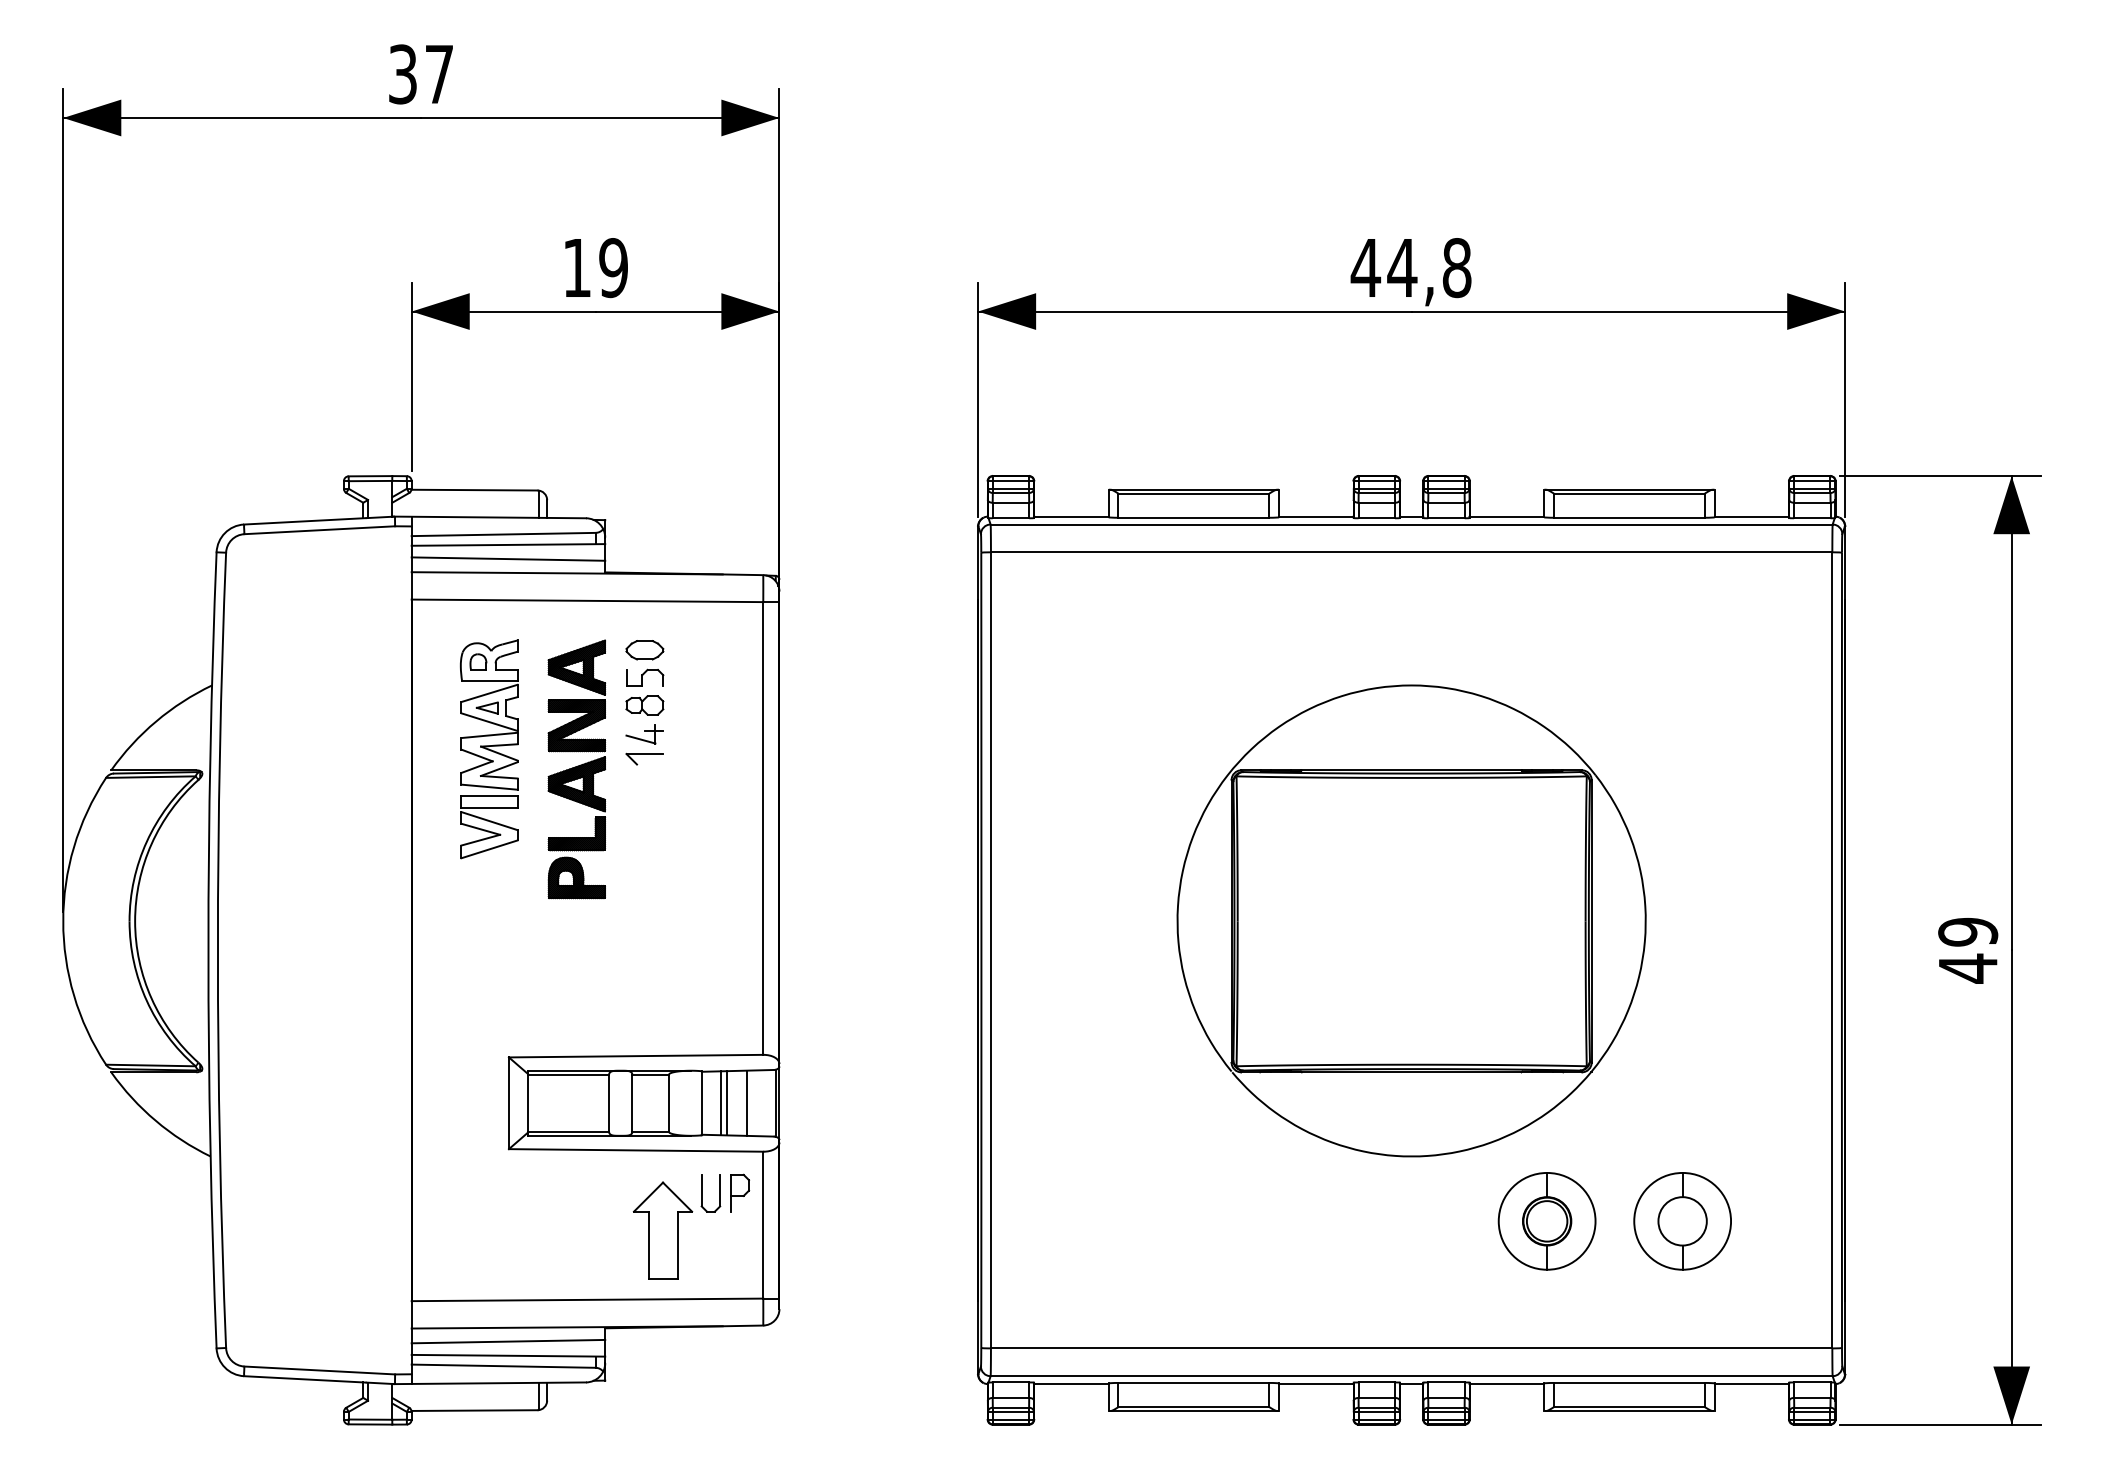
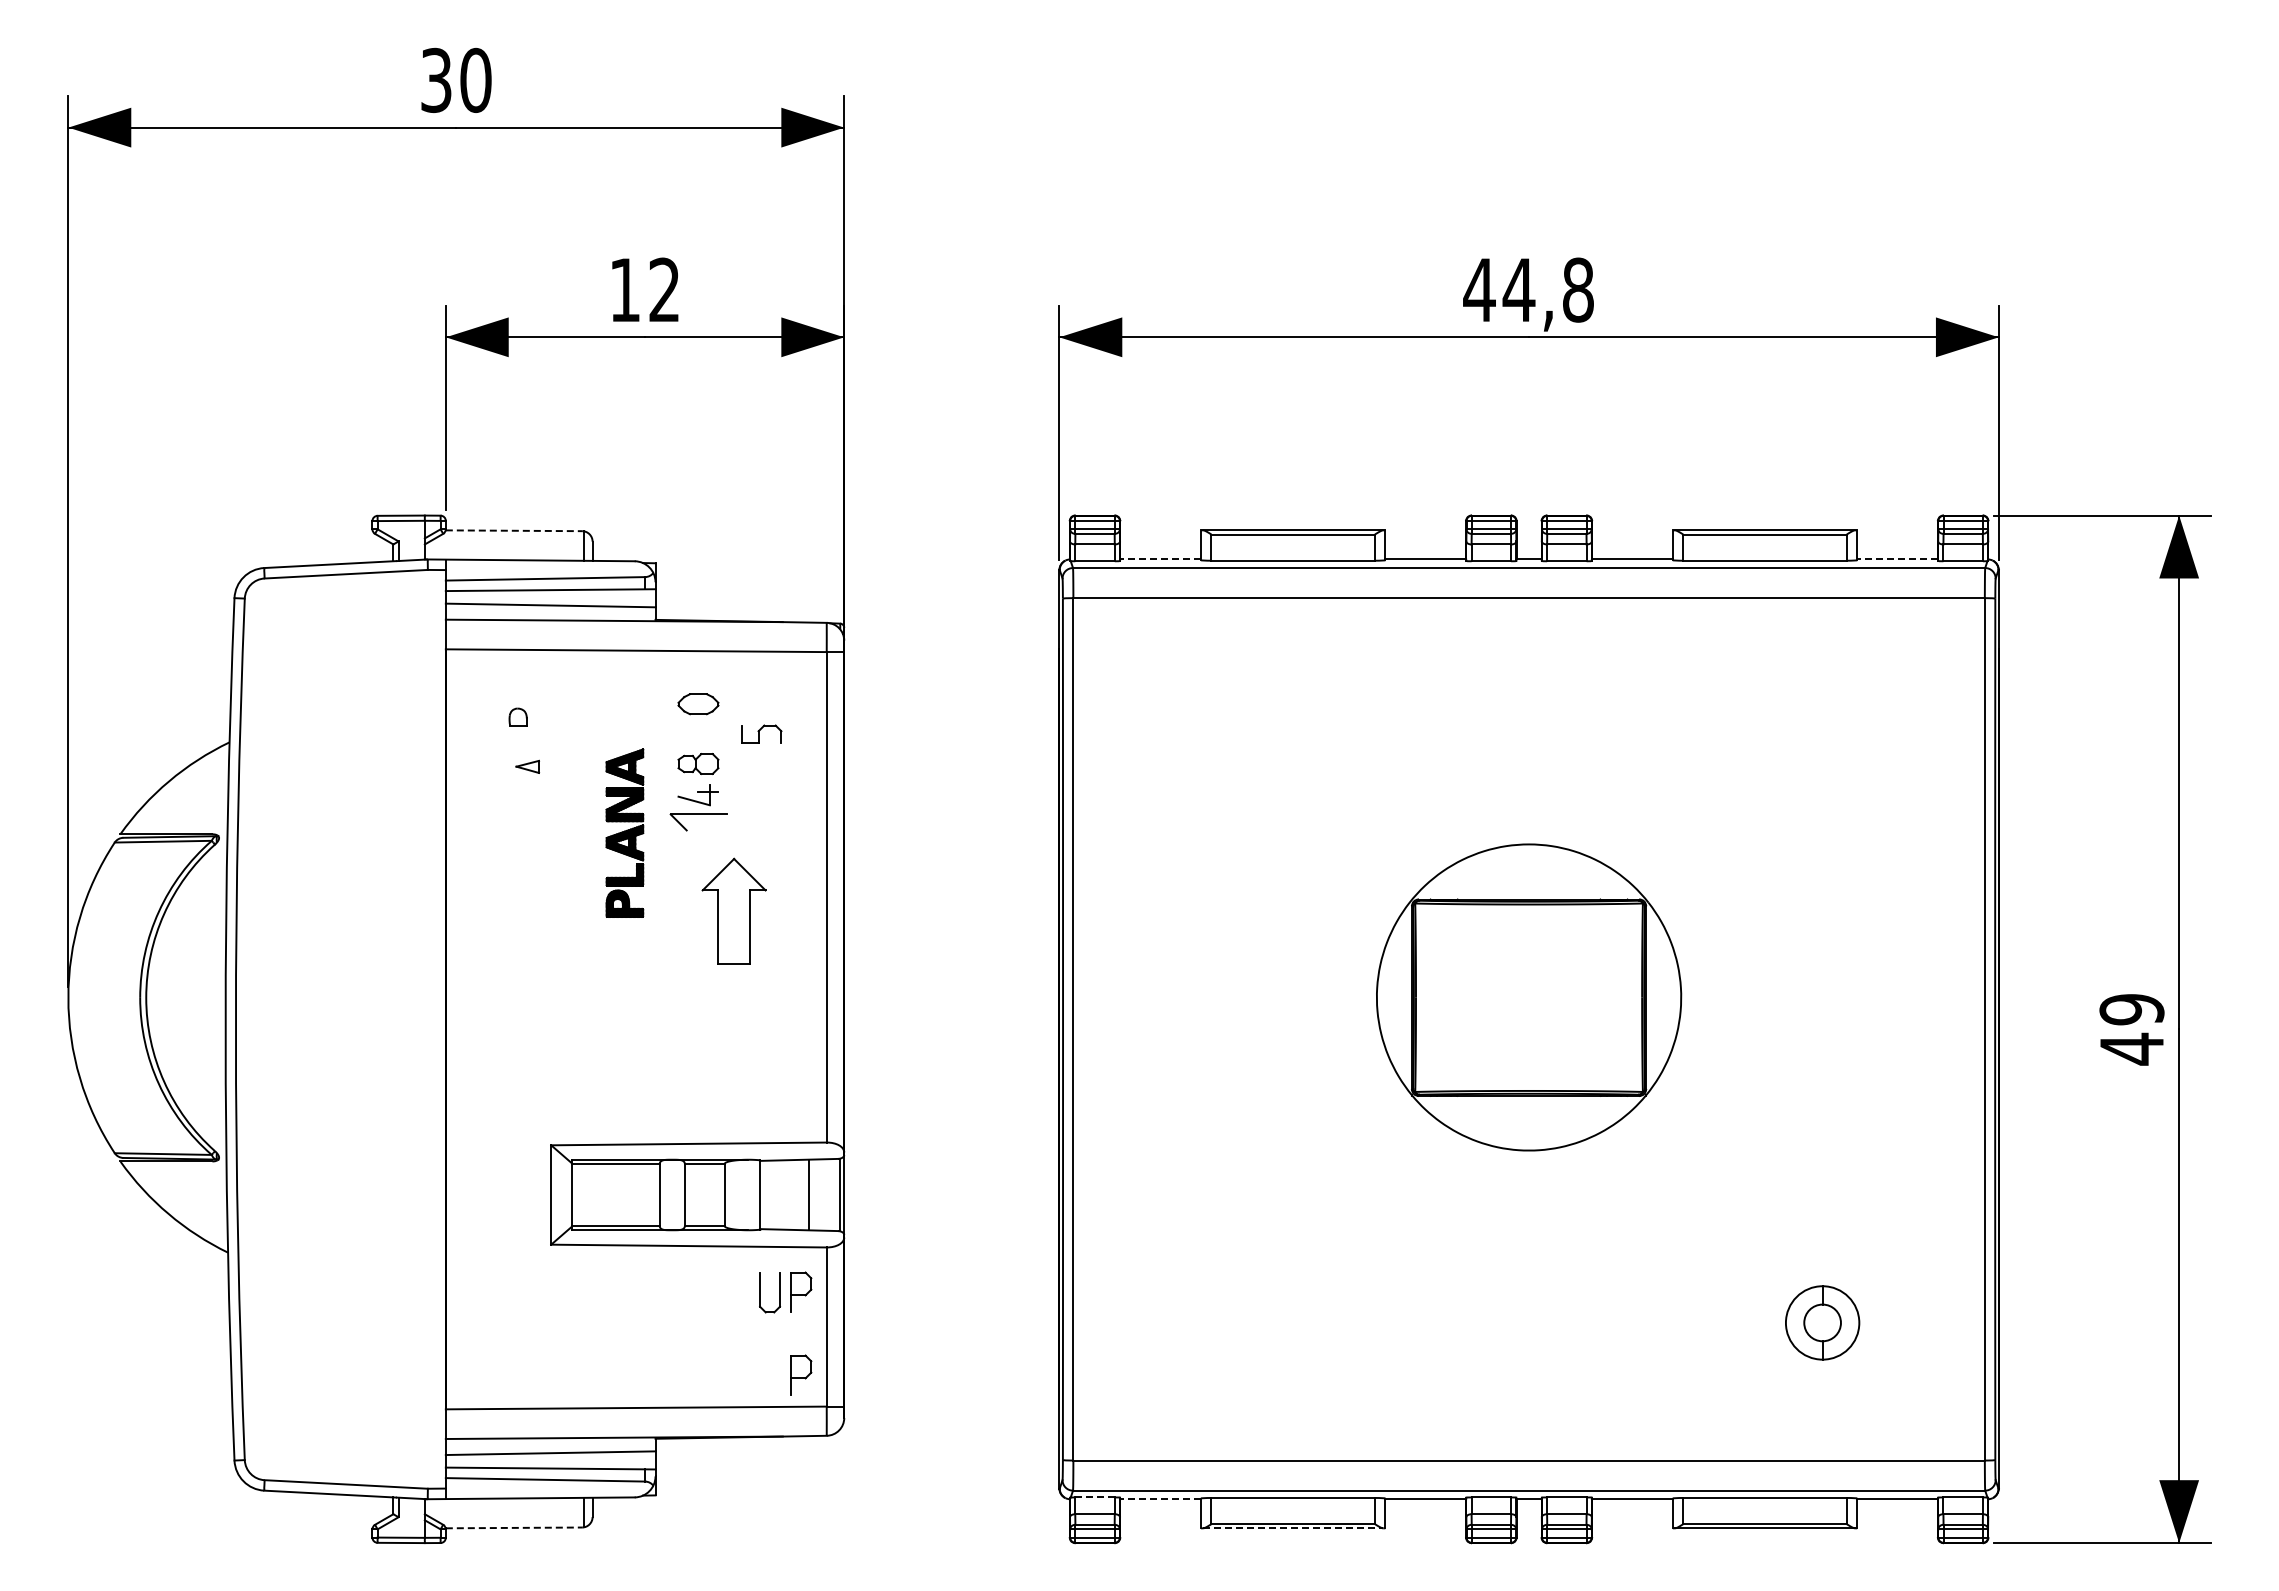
text: (439, 73) -> (475, 79), 37 -> 30
text: (613, 267) -> (664, 289), 19 -> 12
line: (475, 489) -> (514, 530), solid -> dashed
line: (1071, 516) -> (1160, 559), solid -> dashed
line: (1751, 516) -> (1897, 559), solid -> dashed
part: (644, 677) -> (761, 733), moved
part: (488, 749) -> (529, 811), removed
part: (643, 758) -> (697, 821), size x1.4
part: (576, 768) -> (624, 832), size x0.6
part: (1411, 920) -> (1528, 997), size x0.6
line: (721, 1102) -> (781, 1194), removed
line: (727, 1102) -> (787, 1194), removed
part: (1546, 1220) -> (1675, 1322), removed
part: (1682, 1220) -> (1822, 1322), size x0.7
part: (662, 1230) -> (733, 910), moved
part: (739, 1268) -> (801, 1374), added
line: (1011, 1382) -> (1095, 1497), solid -> dashed
line: (1071, 1384) -> (1160, 1499), solid -> dashed
line: (475, 1410) -> (514, 1527), solid -> dashed
line: (1194, 1411) -> (1293, 1528), solid -> dashed

